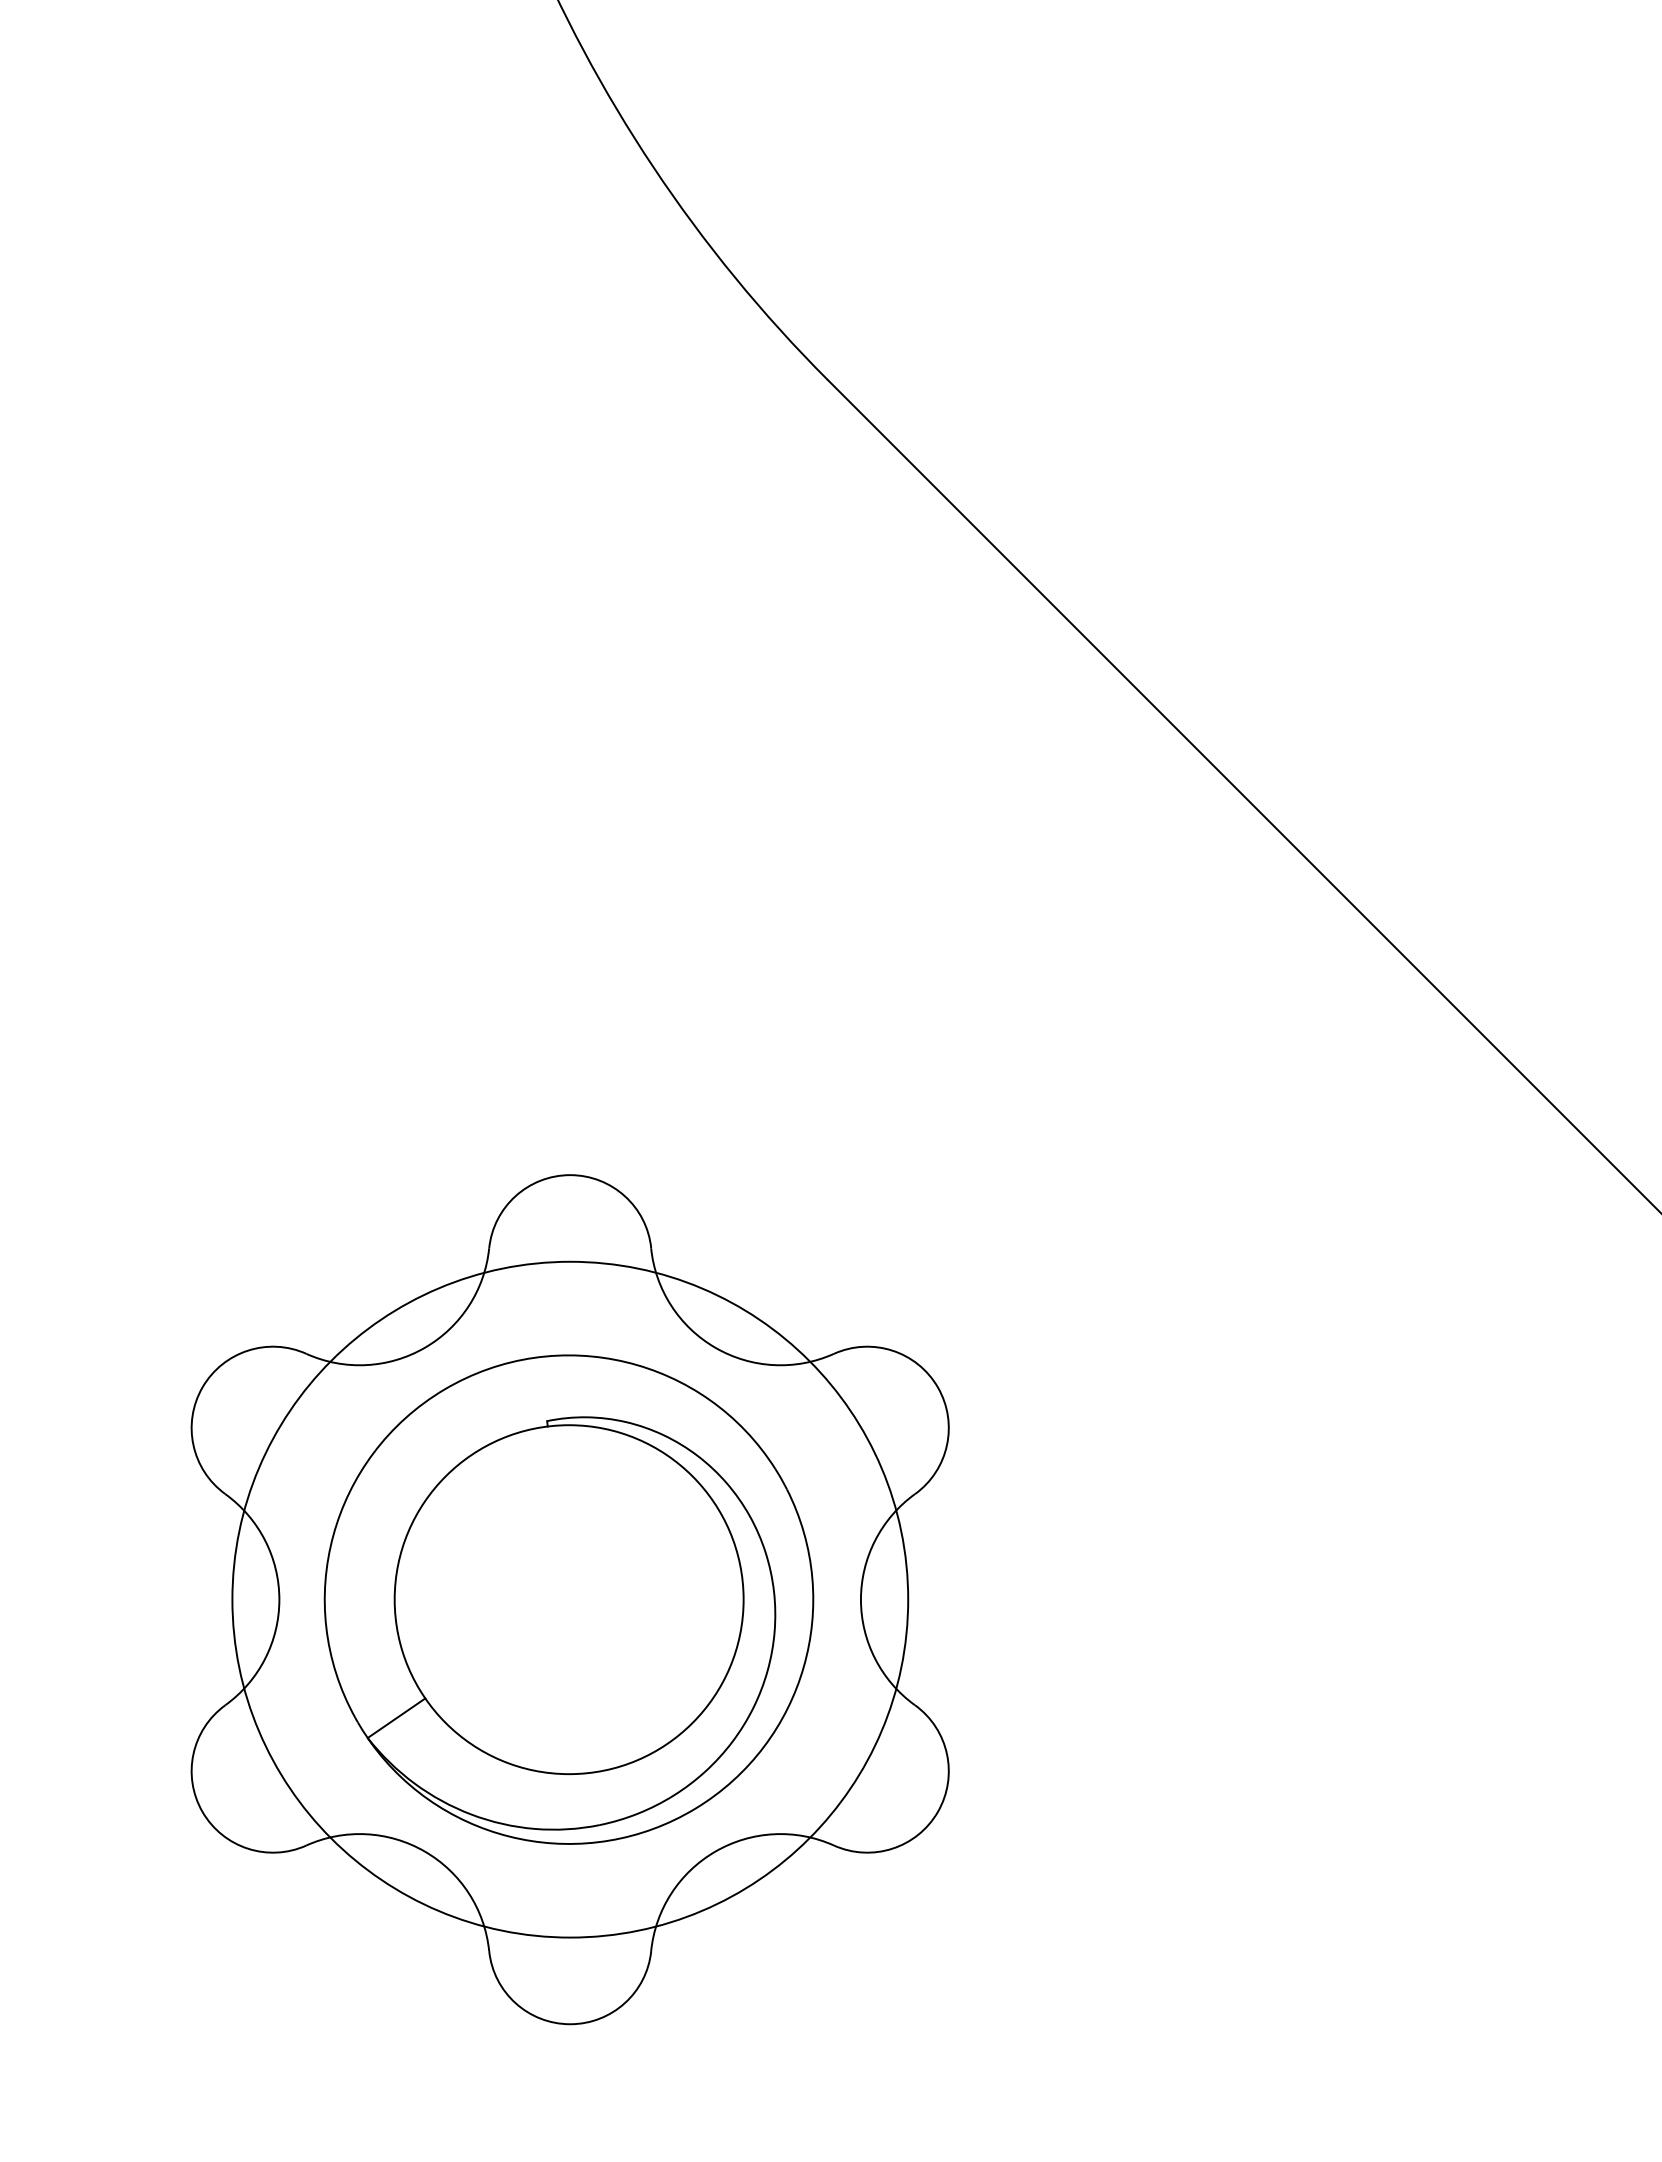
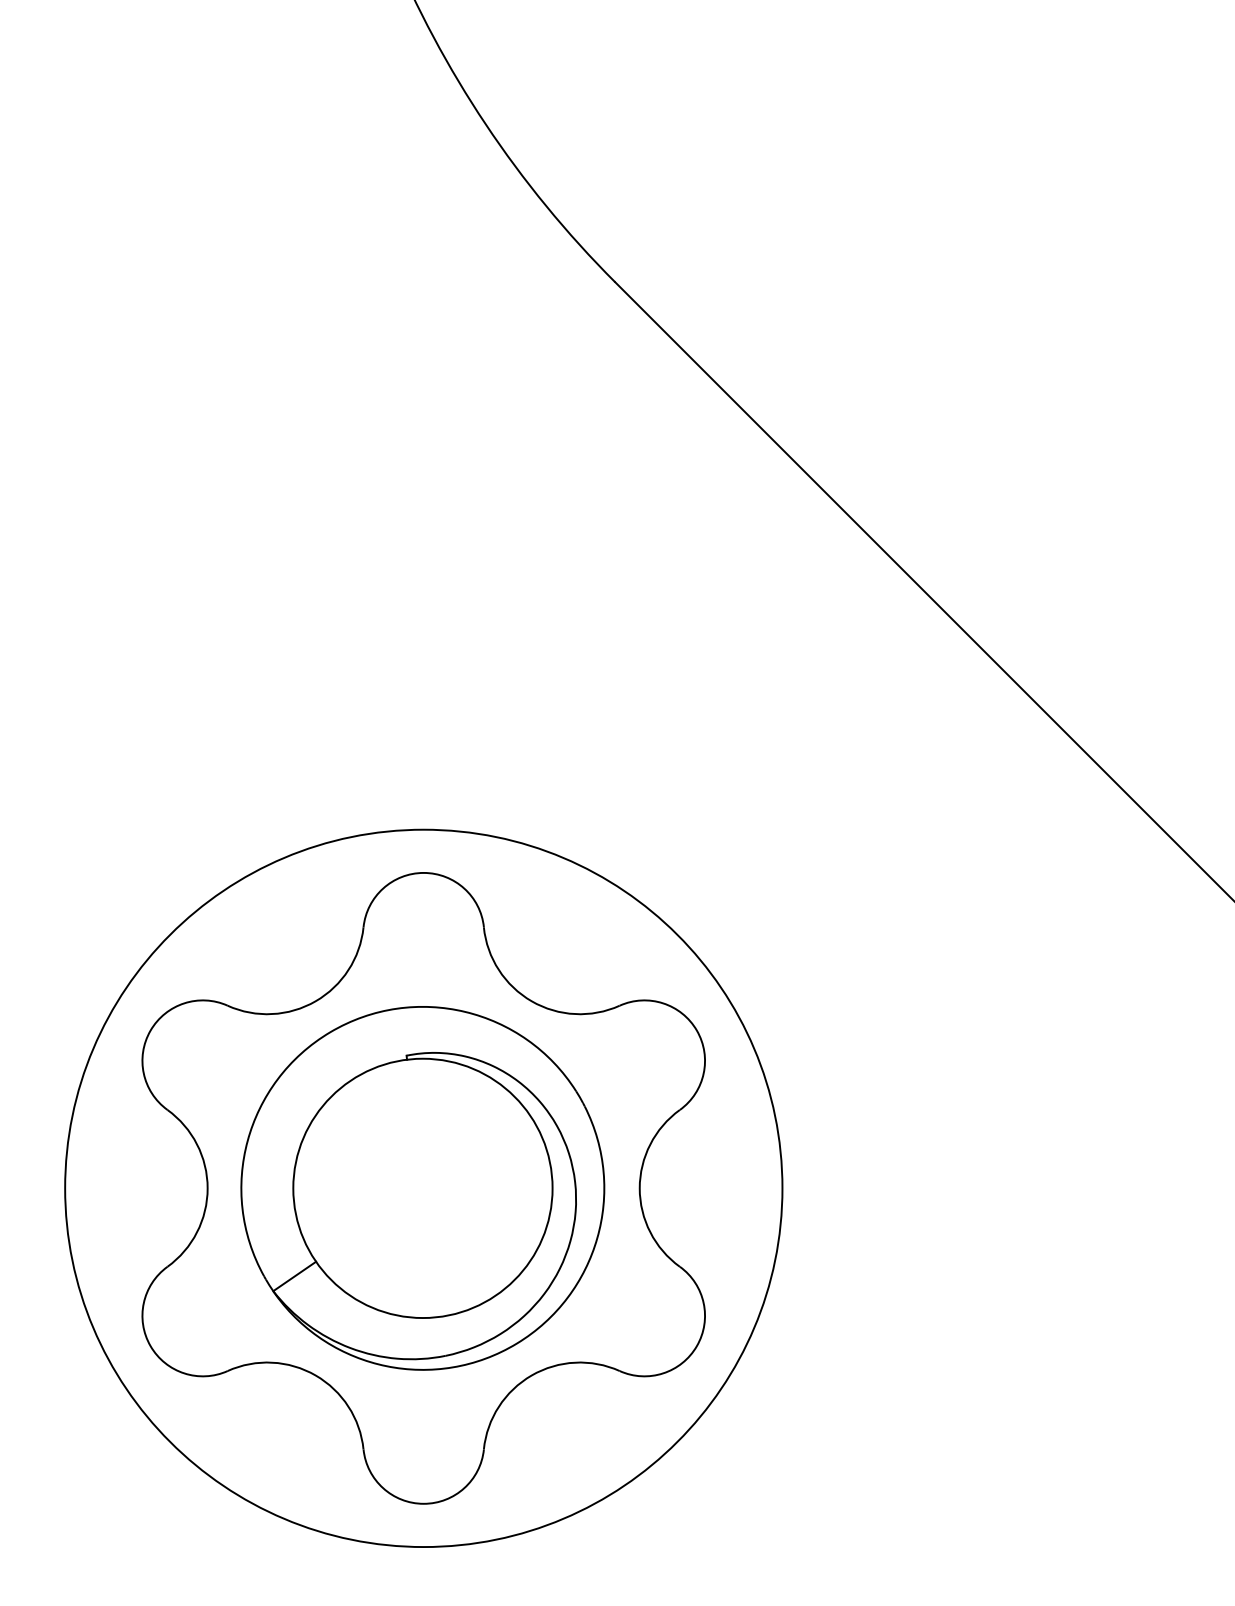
circle: (570, 1599) -> (423, 1188), size x1.43

